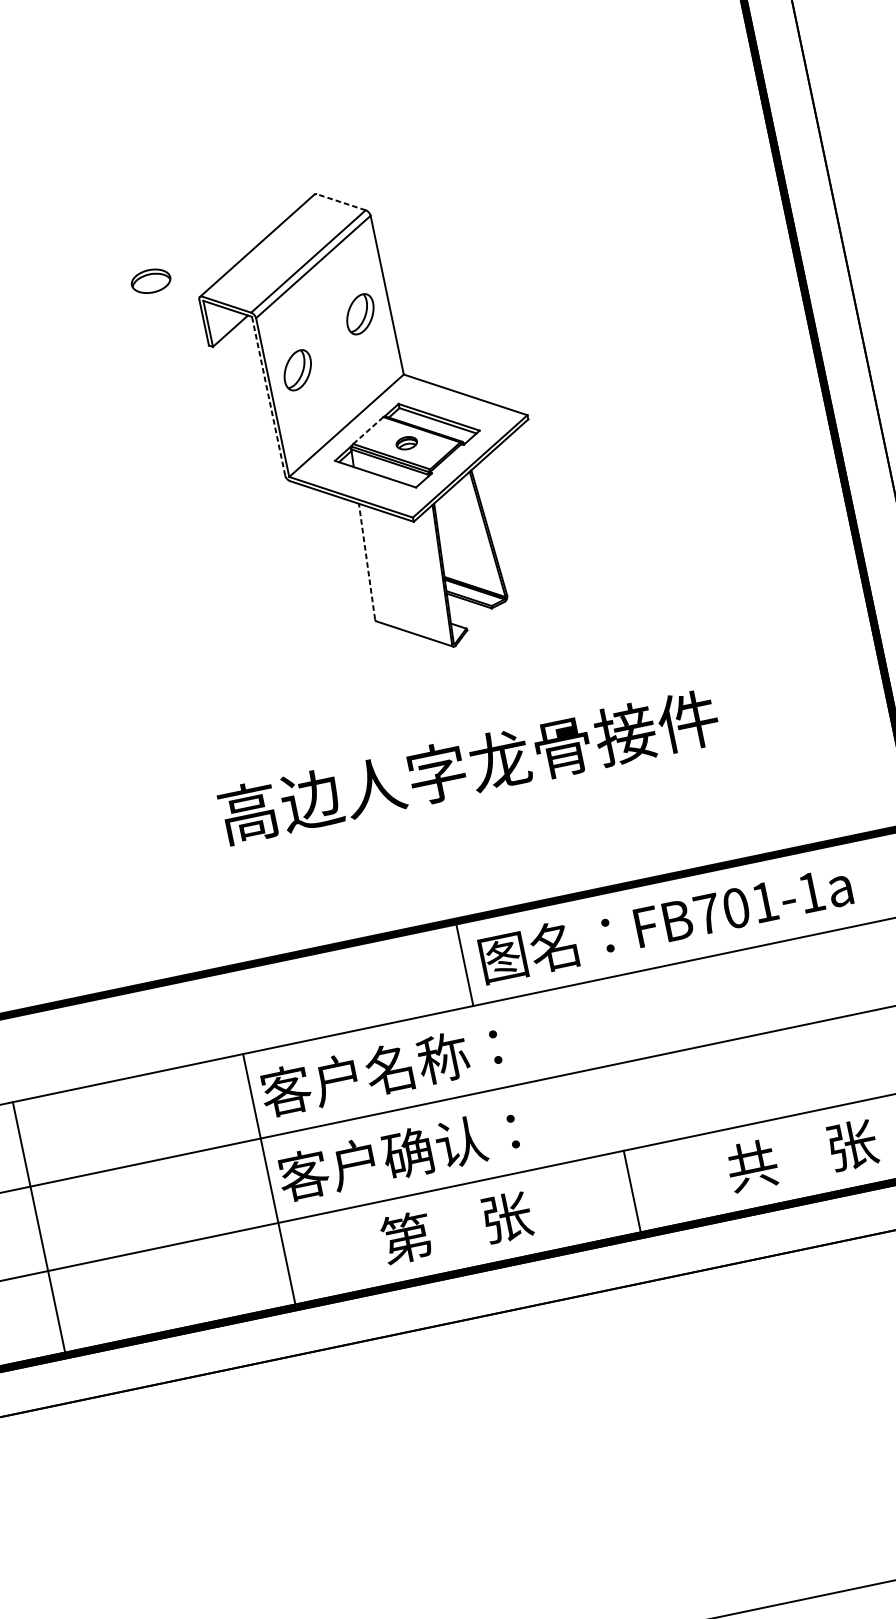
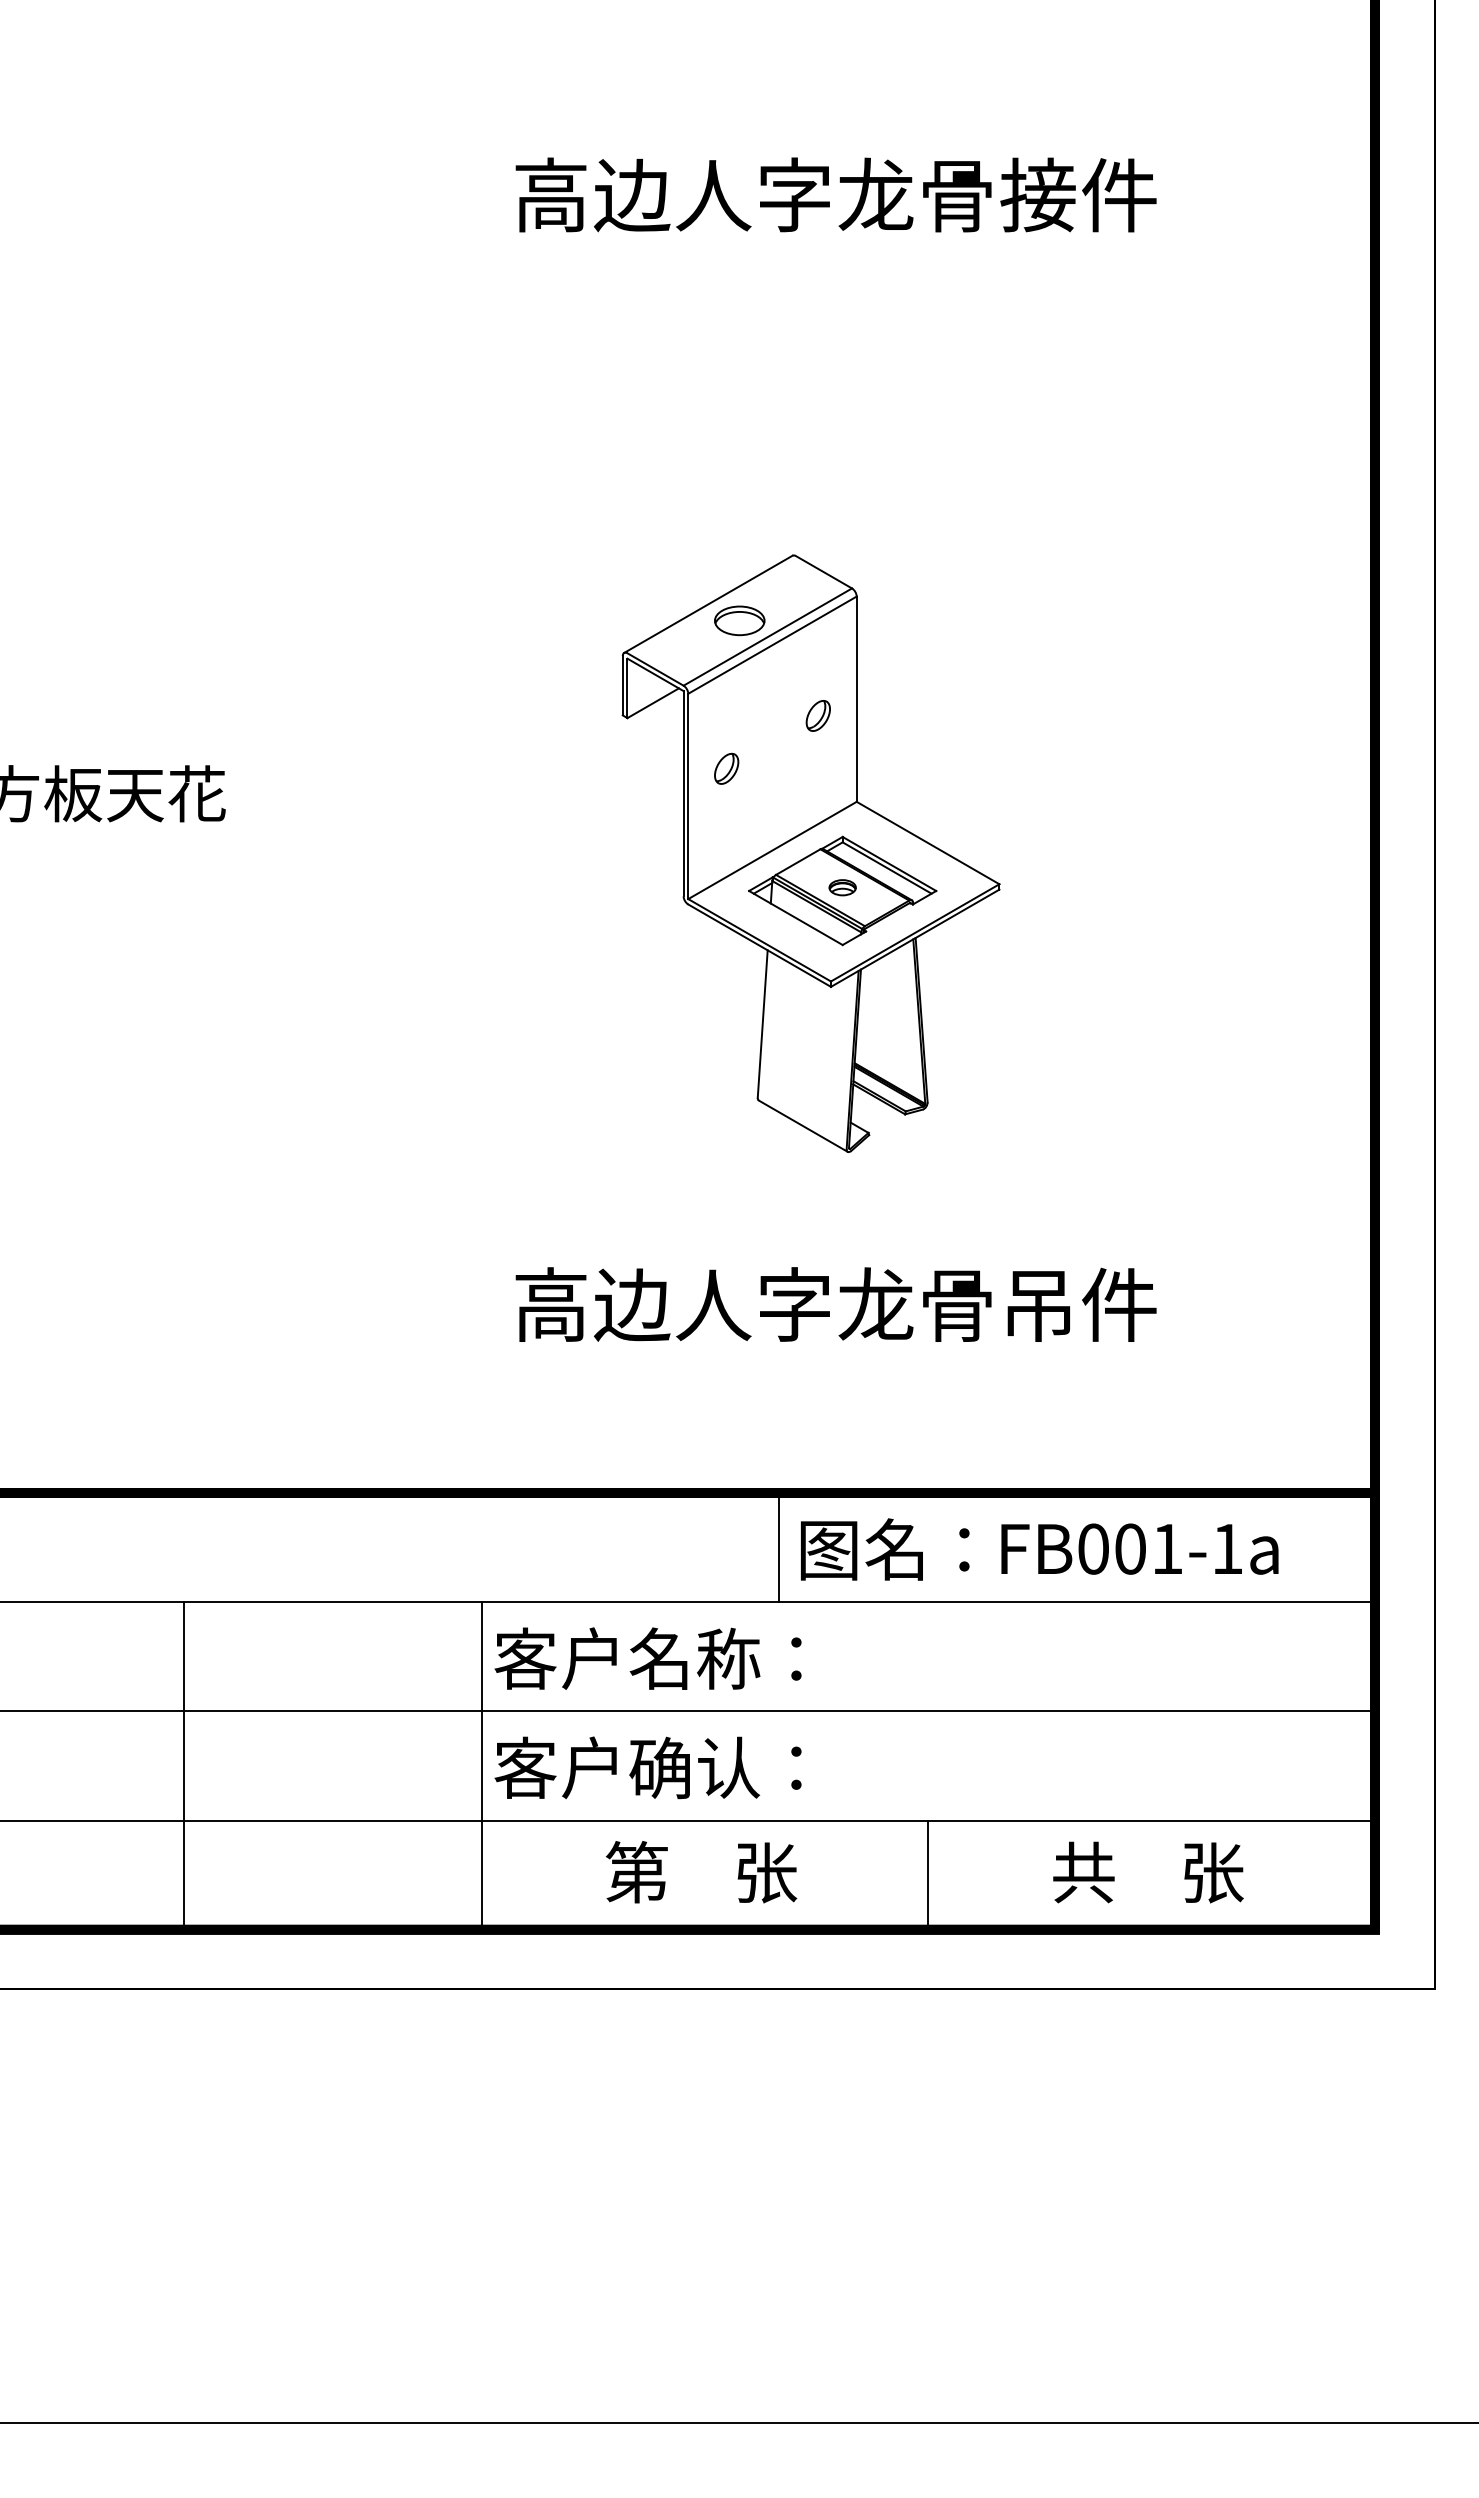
line: (341, 202) -> (823, 572), dashed -> solid
part: (150, 281) -> (739, 620), moved
part: (359, 314) -> (817, 715), size x0.62
part: (297, 369) -> (726, 768), size x0.62
line: (268, 396) -> (683, 793), dashed -> solid
line: (368, 430) -> (798, 862), dashed -> solid
line: (366, 561) -> (762, 1024), dashed -> solid
text: (624, 734) -> (1037, 1304), 高边人字龙骨接件 -> 高边人字龙骨吊件
text: (707, 913) -> (1093, 1548), FB701-1a -> FB001-1a

